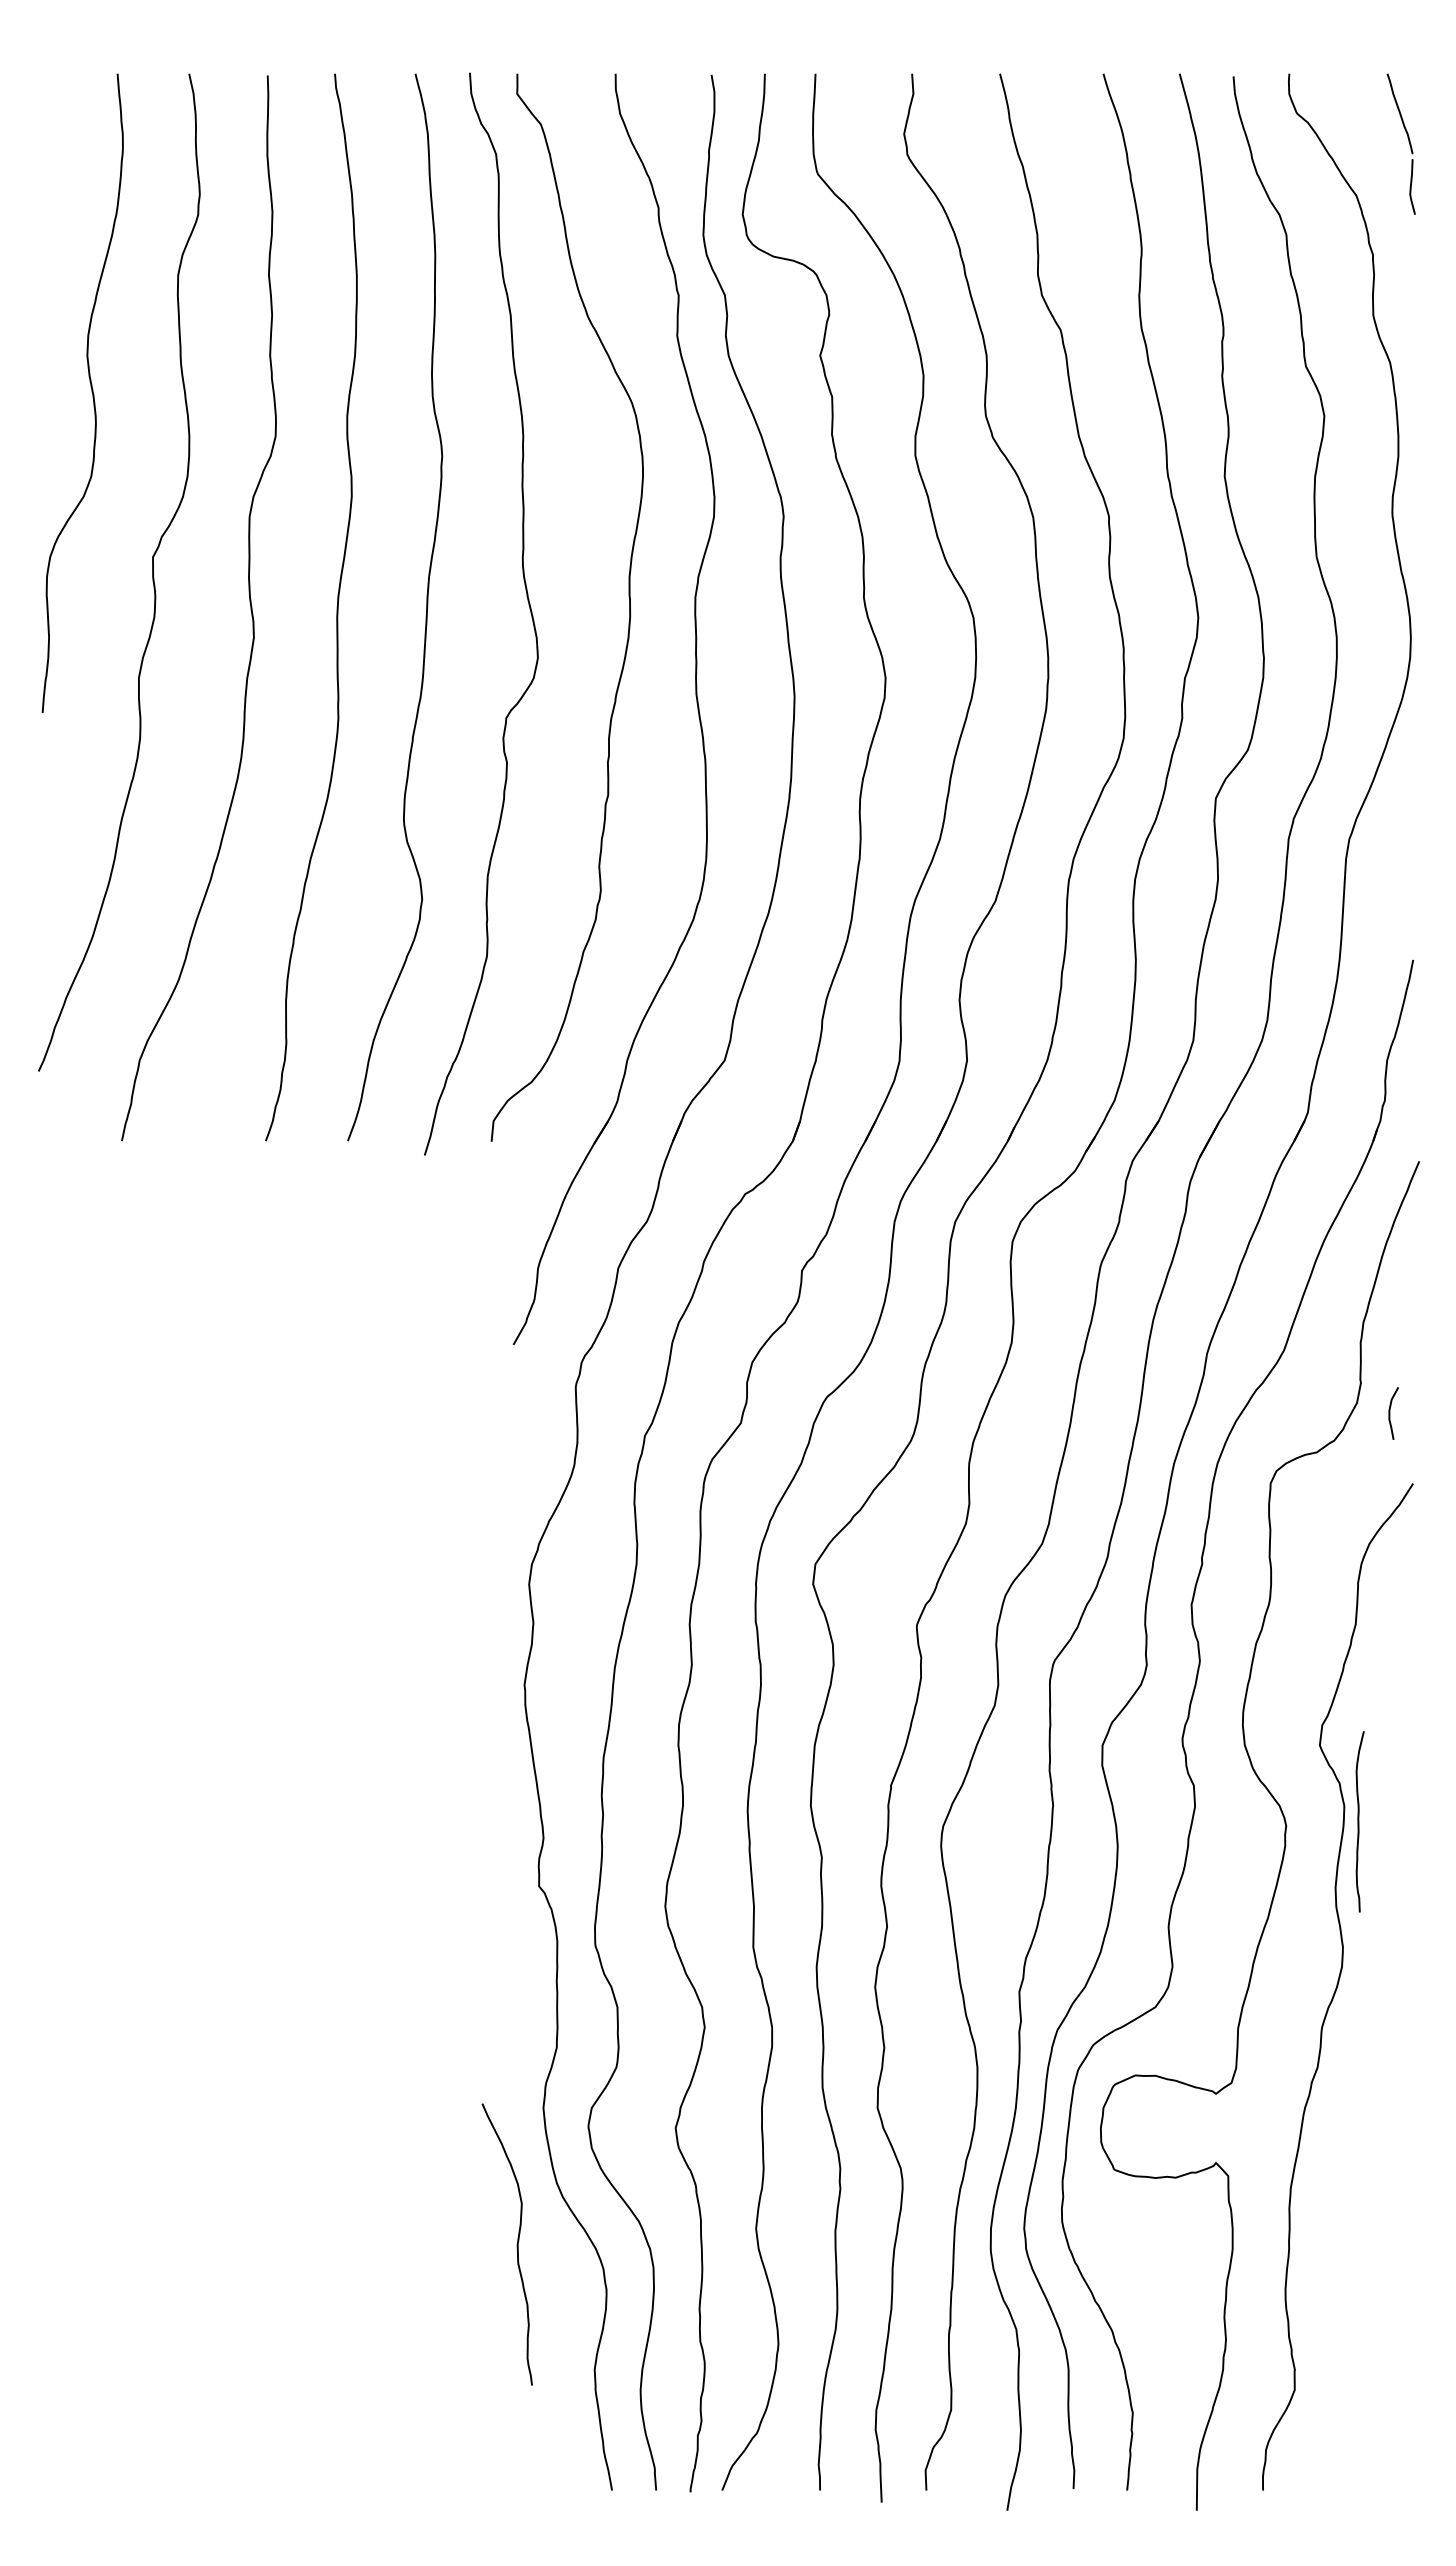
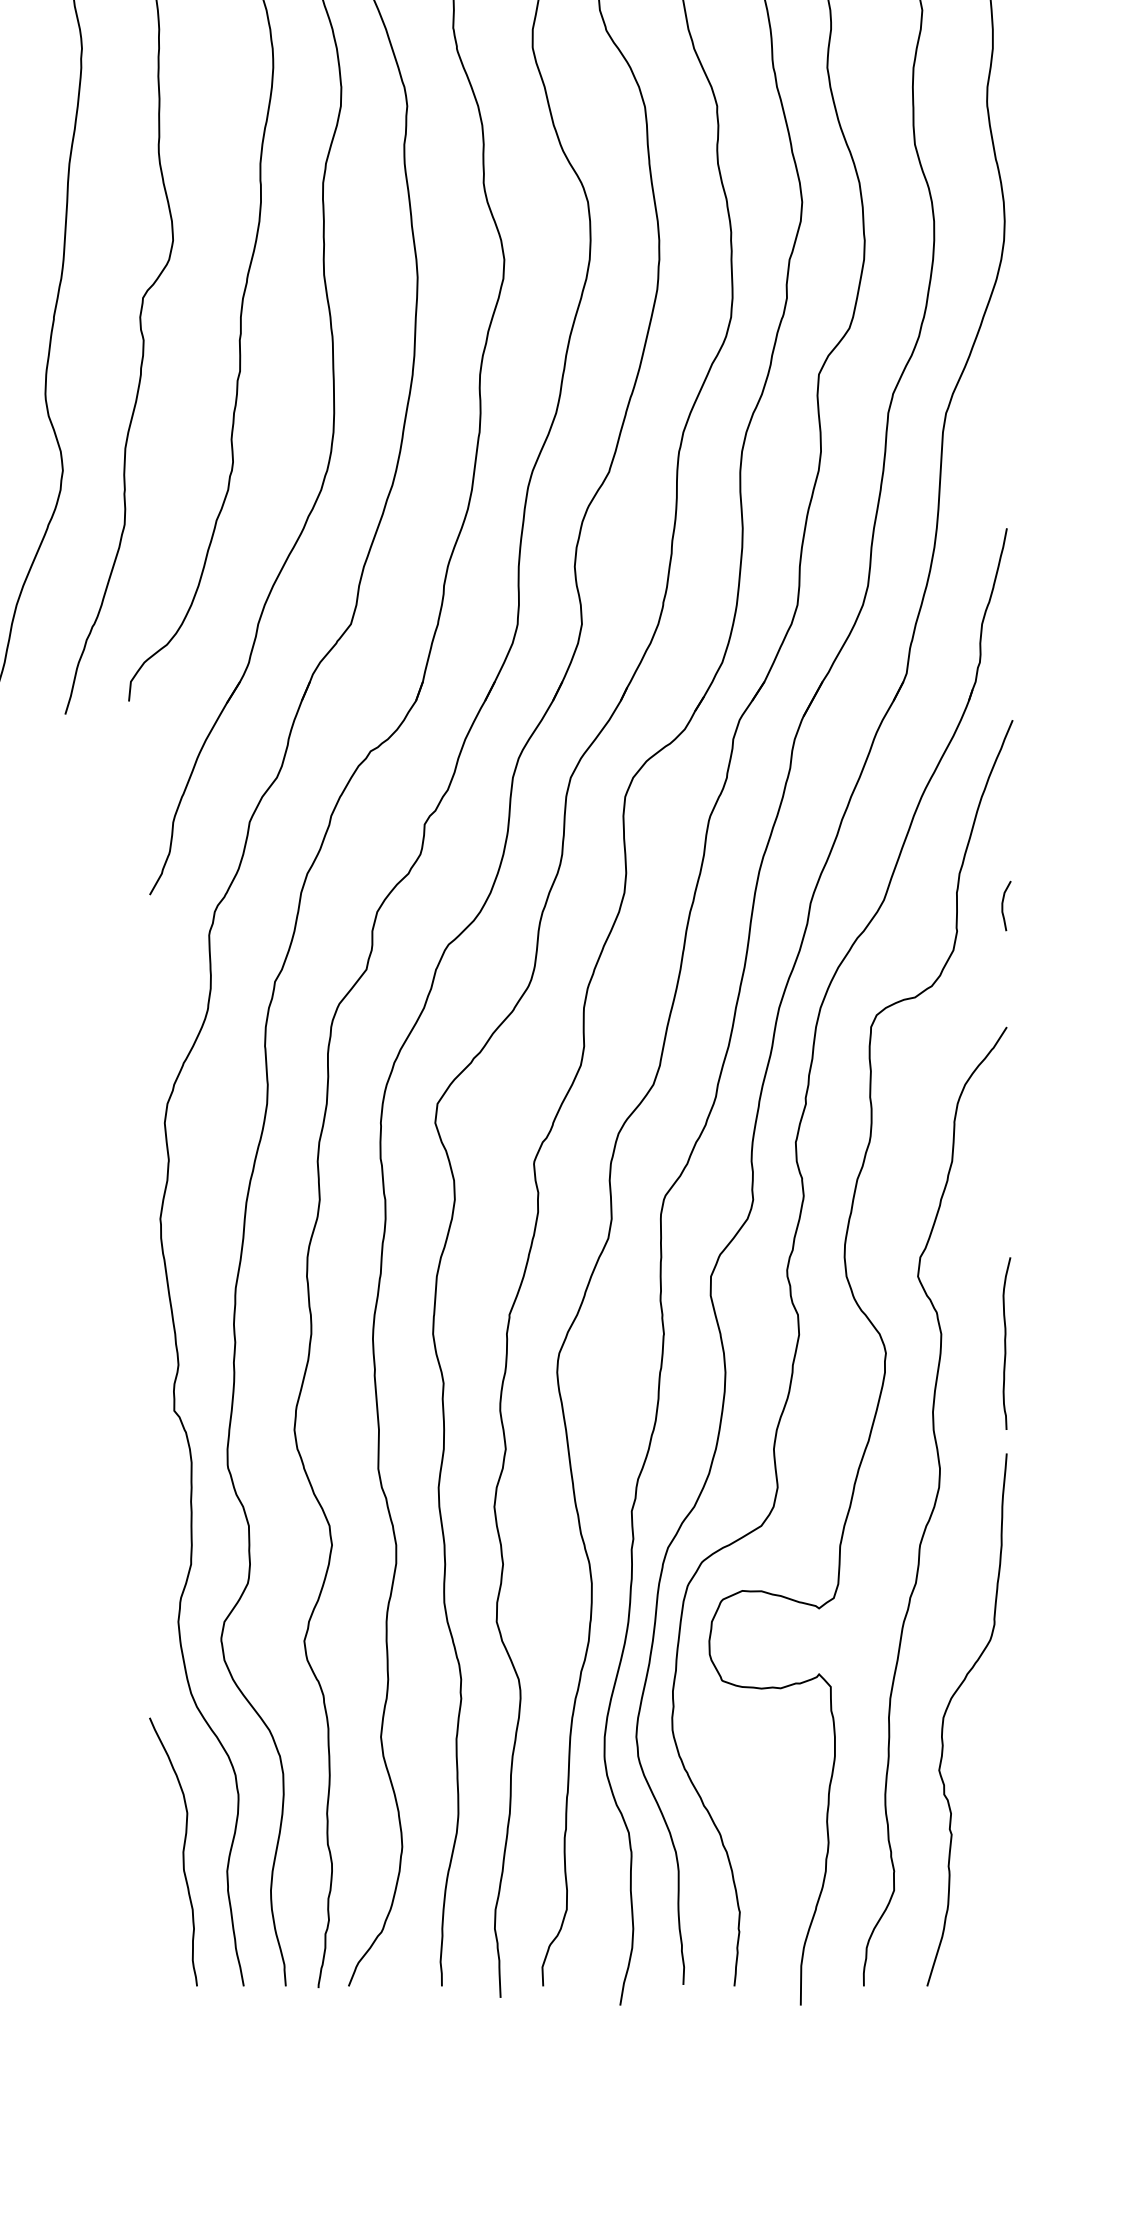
curve: (1390, 1413) -> (1003, 906), moved
curve: (1359, 1821) -> (1006, 1343), moved
curve: (1350, 2201) -> (947, 1711), added
curve: (516, 2244) -> (182, 1851), moved

